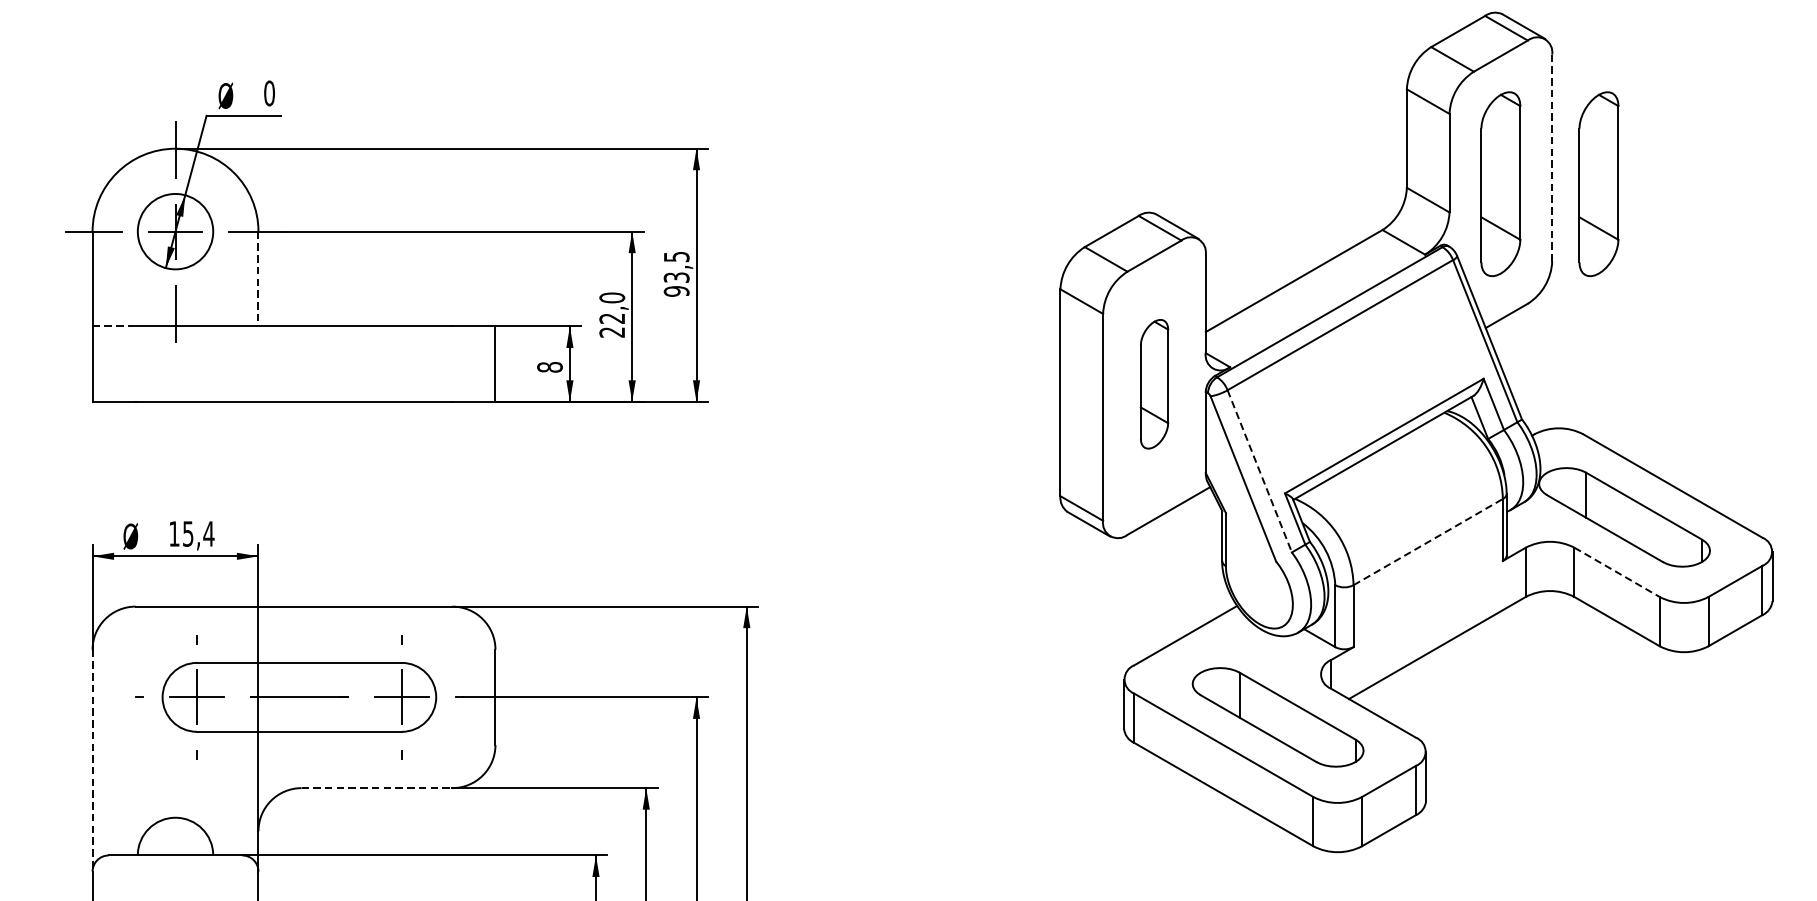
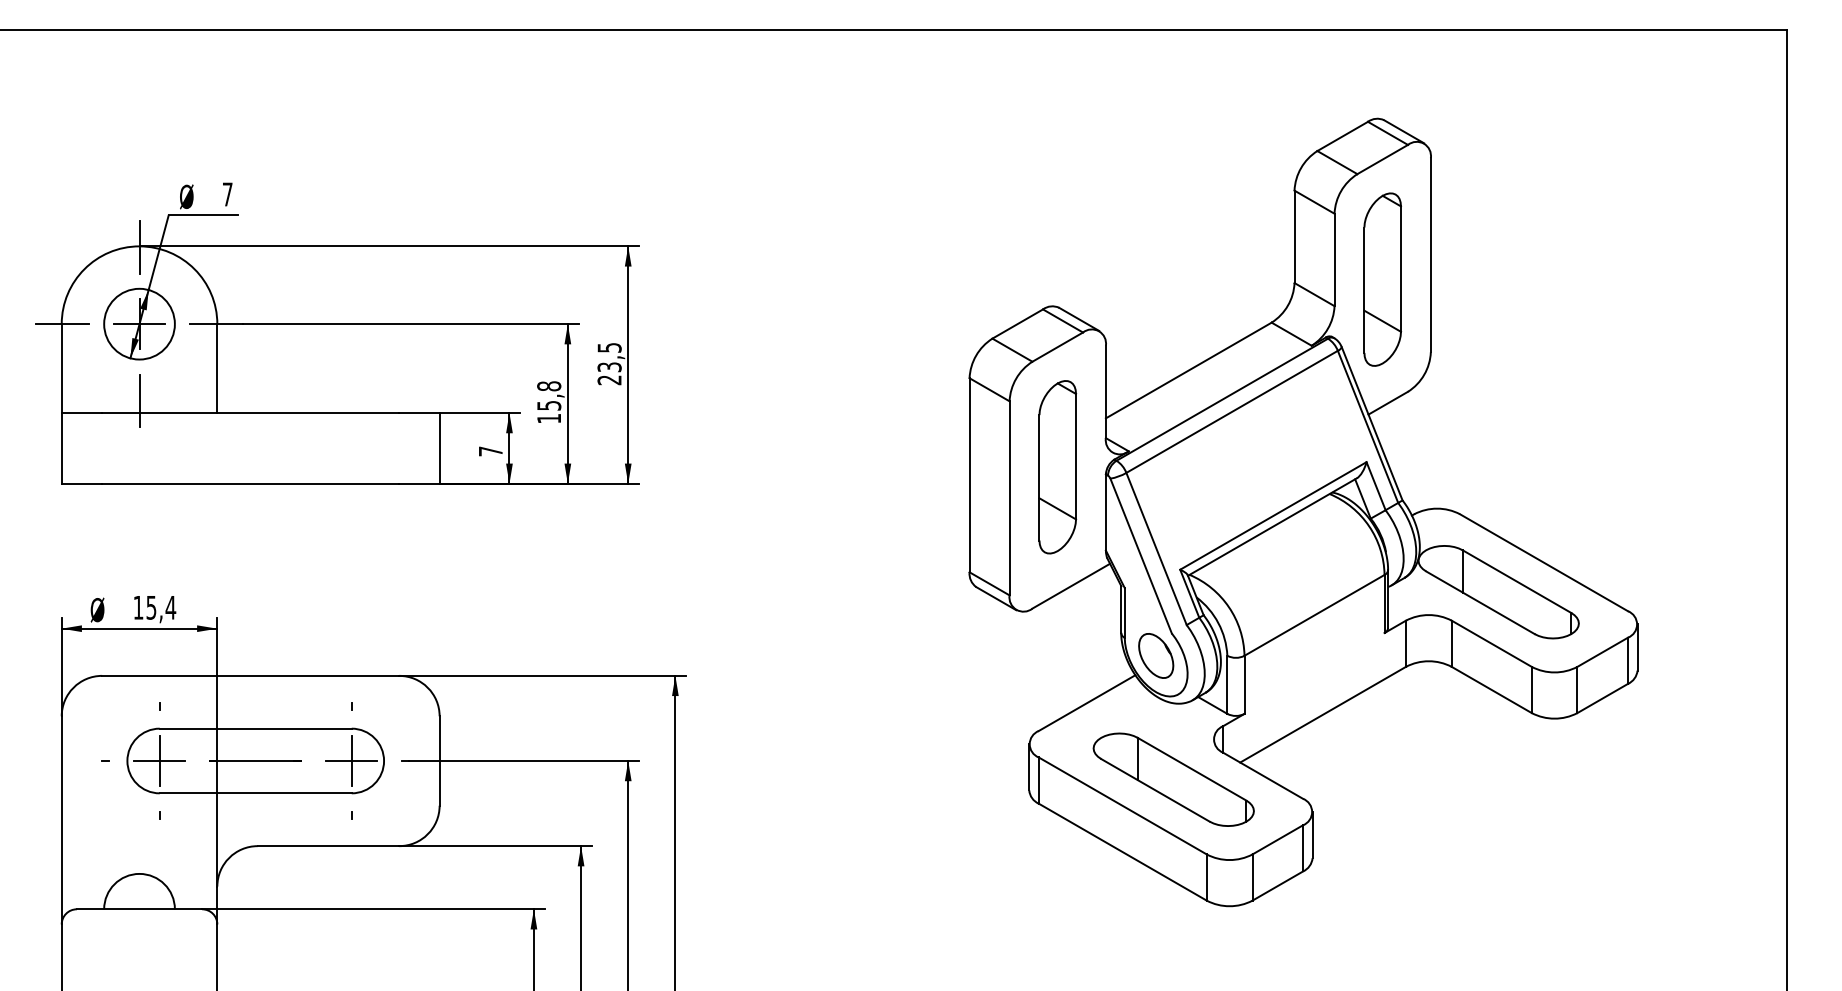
text: (269, 93) -> (227, 194), 0 -> 7
line: (1551, 157) -> (1430, 254), dashed -> solid
part: (1598, 184) -> (1474, 279), removed
line: (258, 279) -> (217, 369), dashed -> solid
text: (676, 291) -> (609, 380), 93,5 -> 23,5
text: (612, 315) -> (549, 402), 22,0 -> 15,8
line: (114, 326) -> (82, 413), dashed -> solid
text: (549, 367) -> (490, 451), 8 -> 7
part: (1154, 384) -> (1057, 467), size x1.43
line: (1259, 470) -> (1156, 548), dashed -> solid
line: (1428, 542) -> (1314, 615), dashed -> solid
line: (1617, 573) -> (1492, 644), dashed -> solid
part: (1259, 584) -> (1156, 655), added
line: (92, 760) -> (61, 820), dashed -> solid
line: (376, 788) -> (328, 846), dashed -> solid

